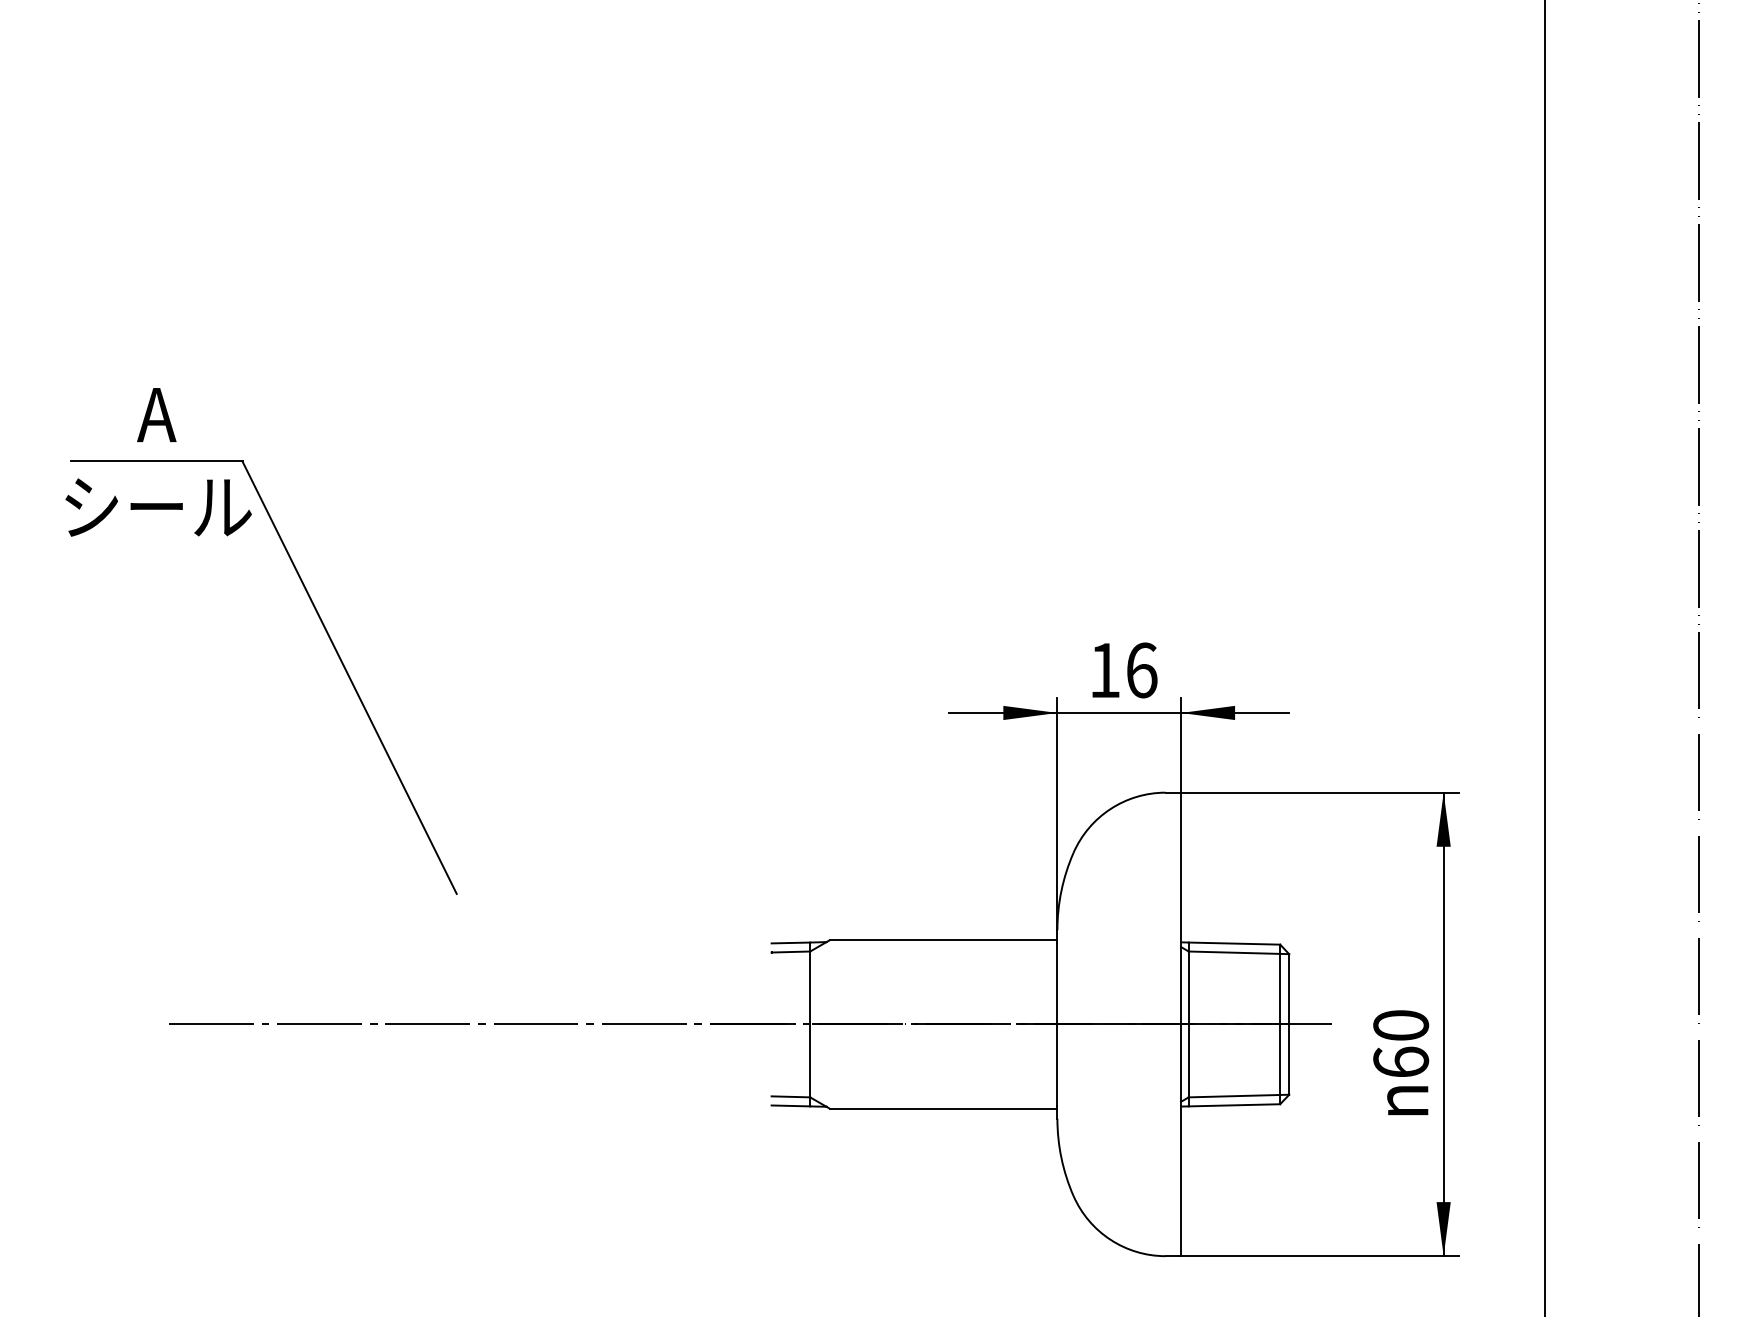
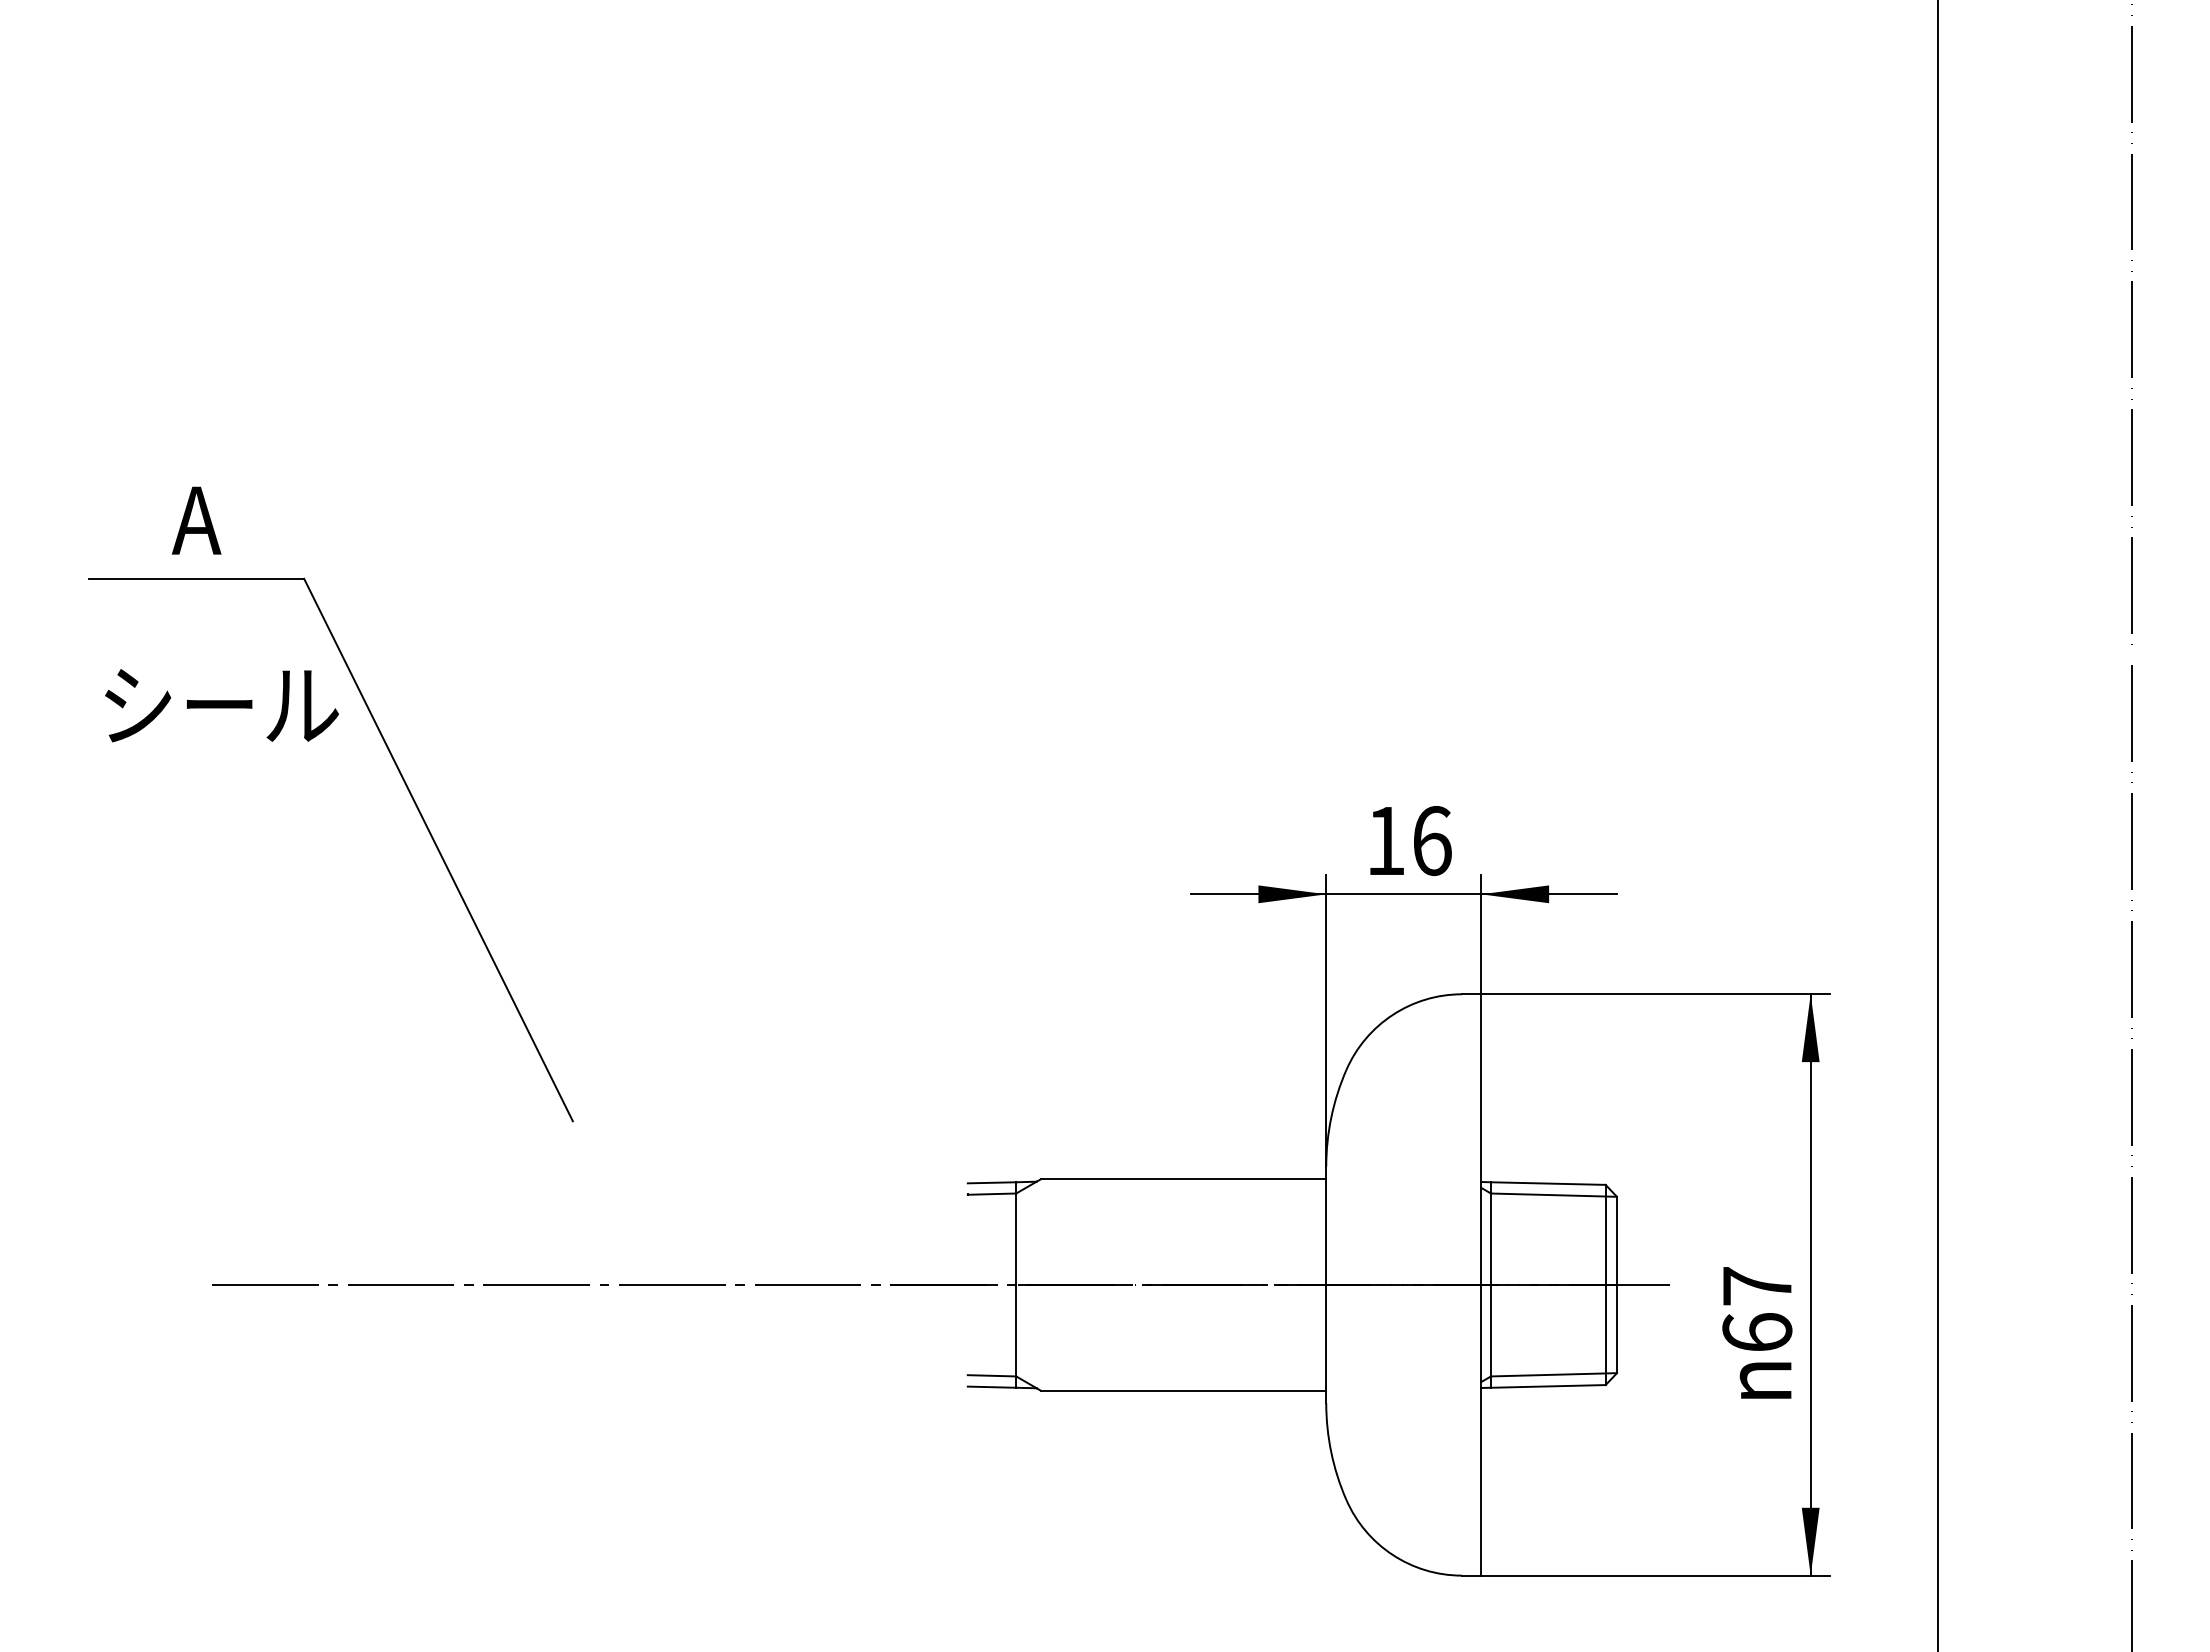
text: (158, 507) -> (221, 705), moved
text: (1401, 1025) -> (1757, 1286), 60 -> 67

